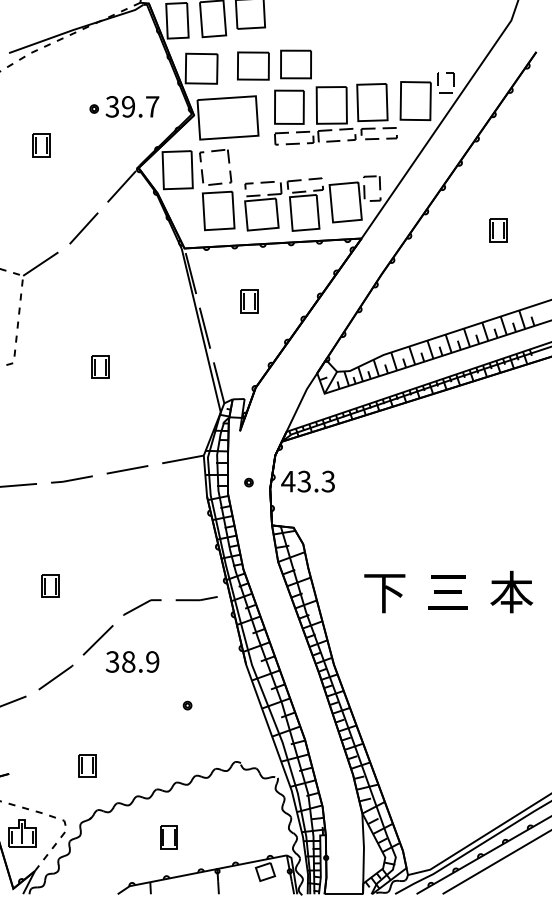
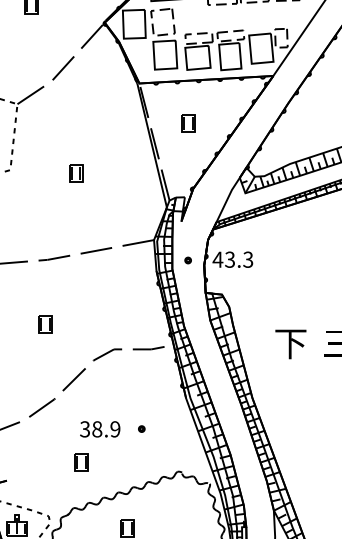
part: (50, 585) -> (45, 323), moved
text: (132, 661) -> (100, 429), moved
part: (87, 765) -> (81, 462), moved

